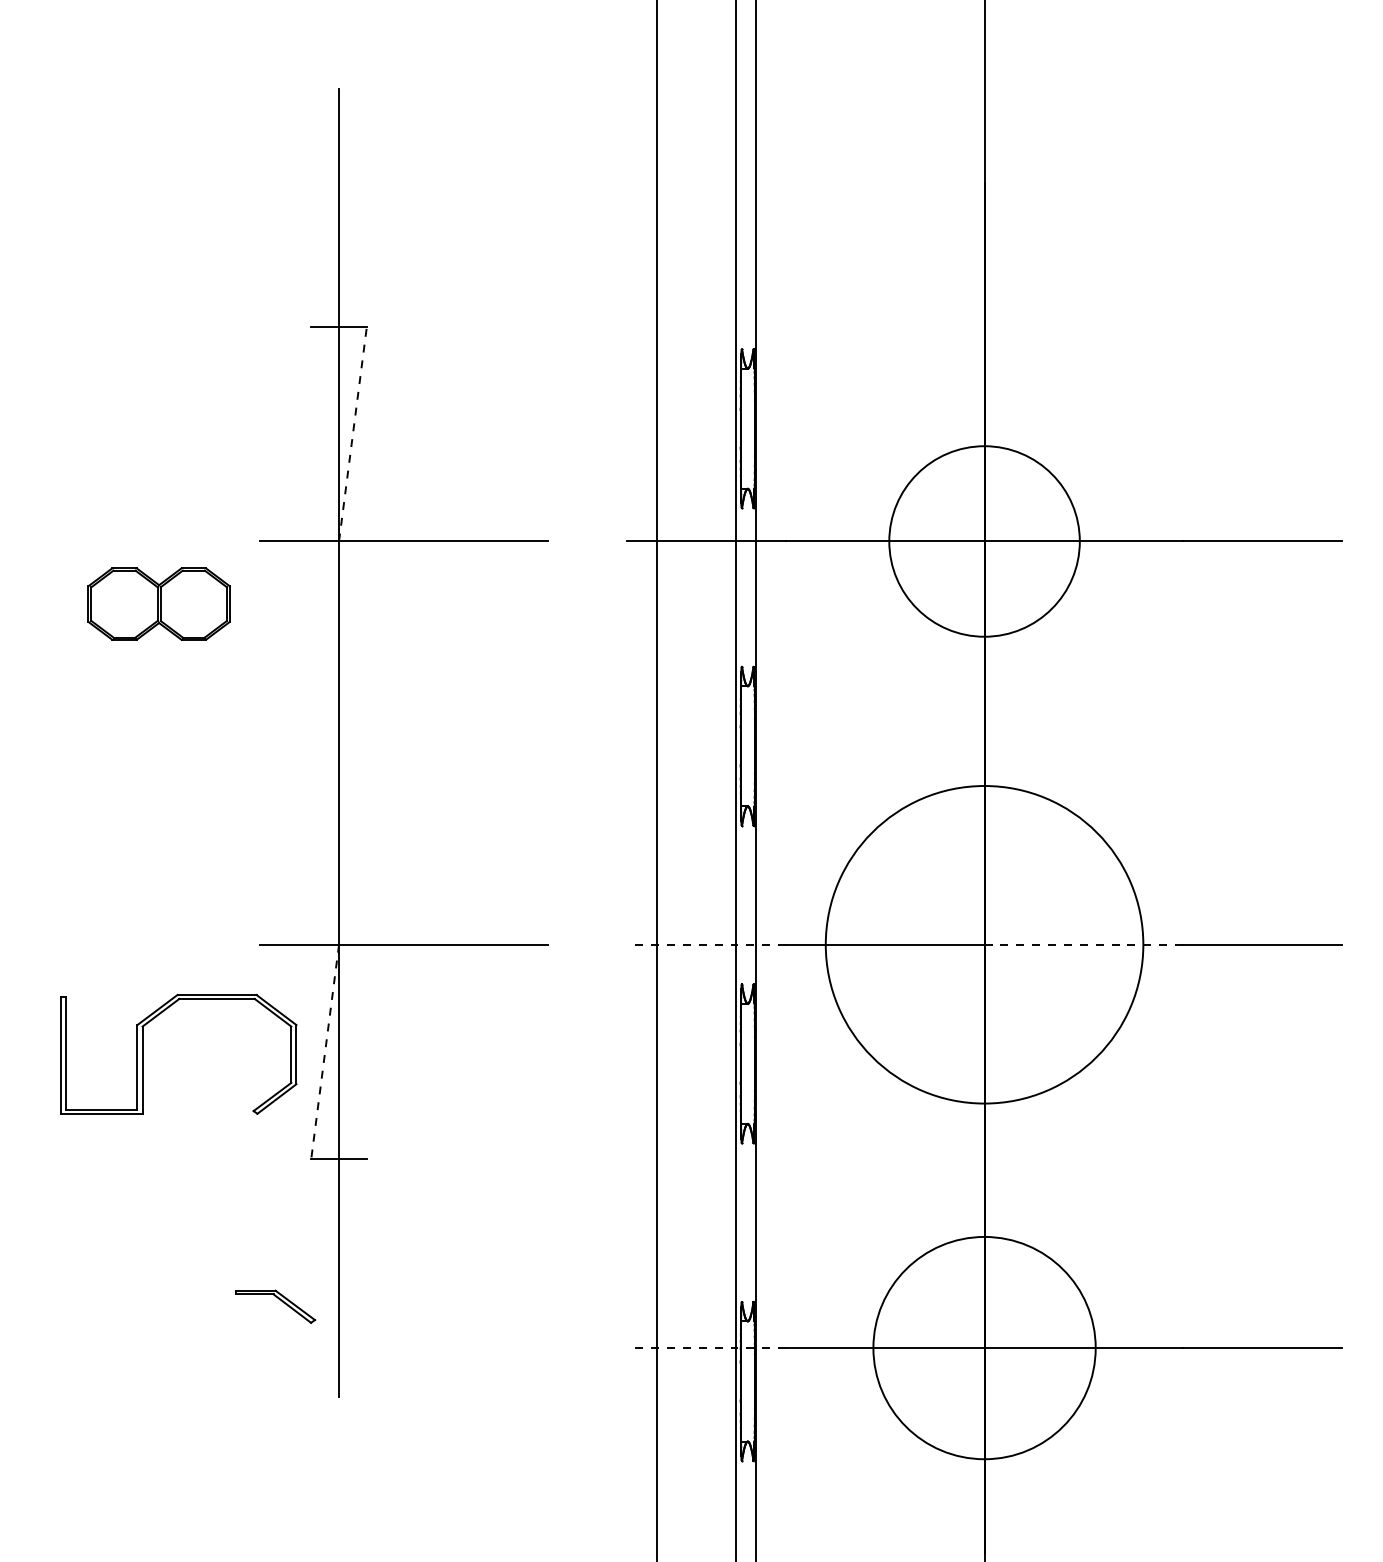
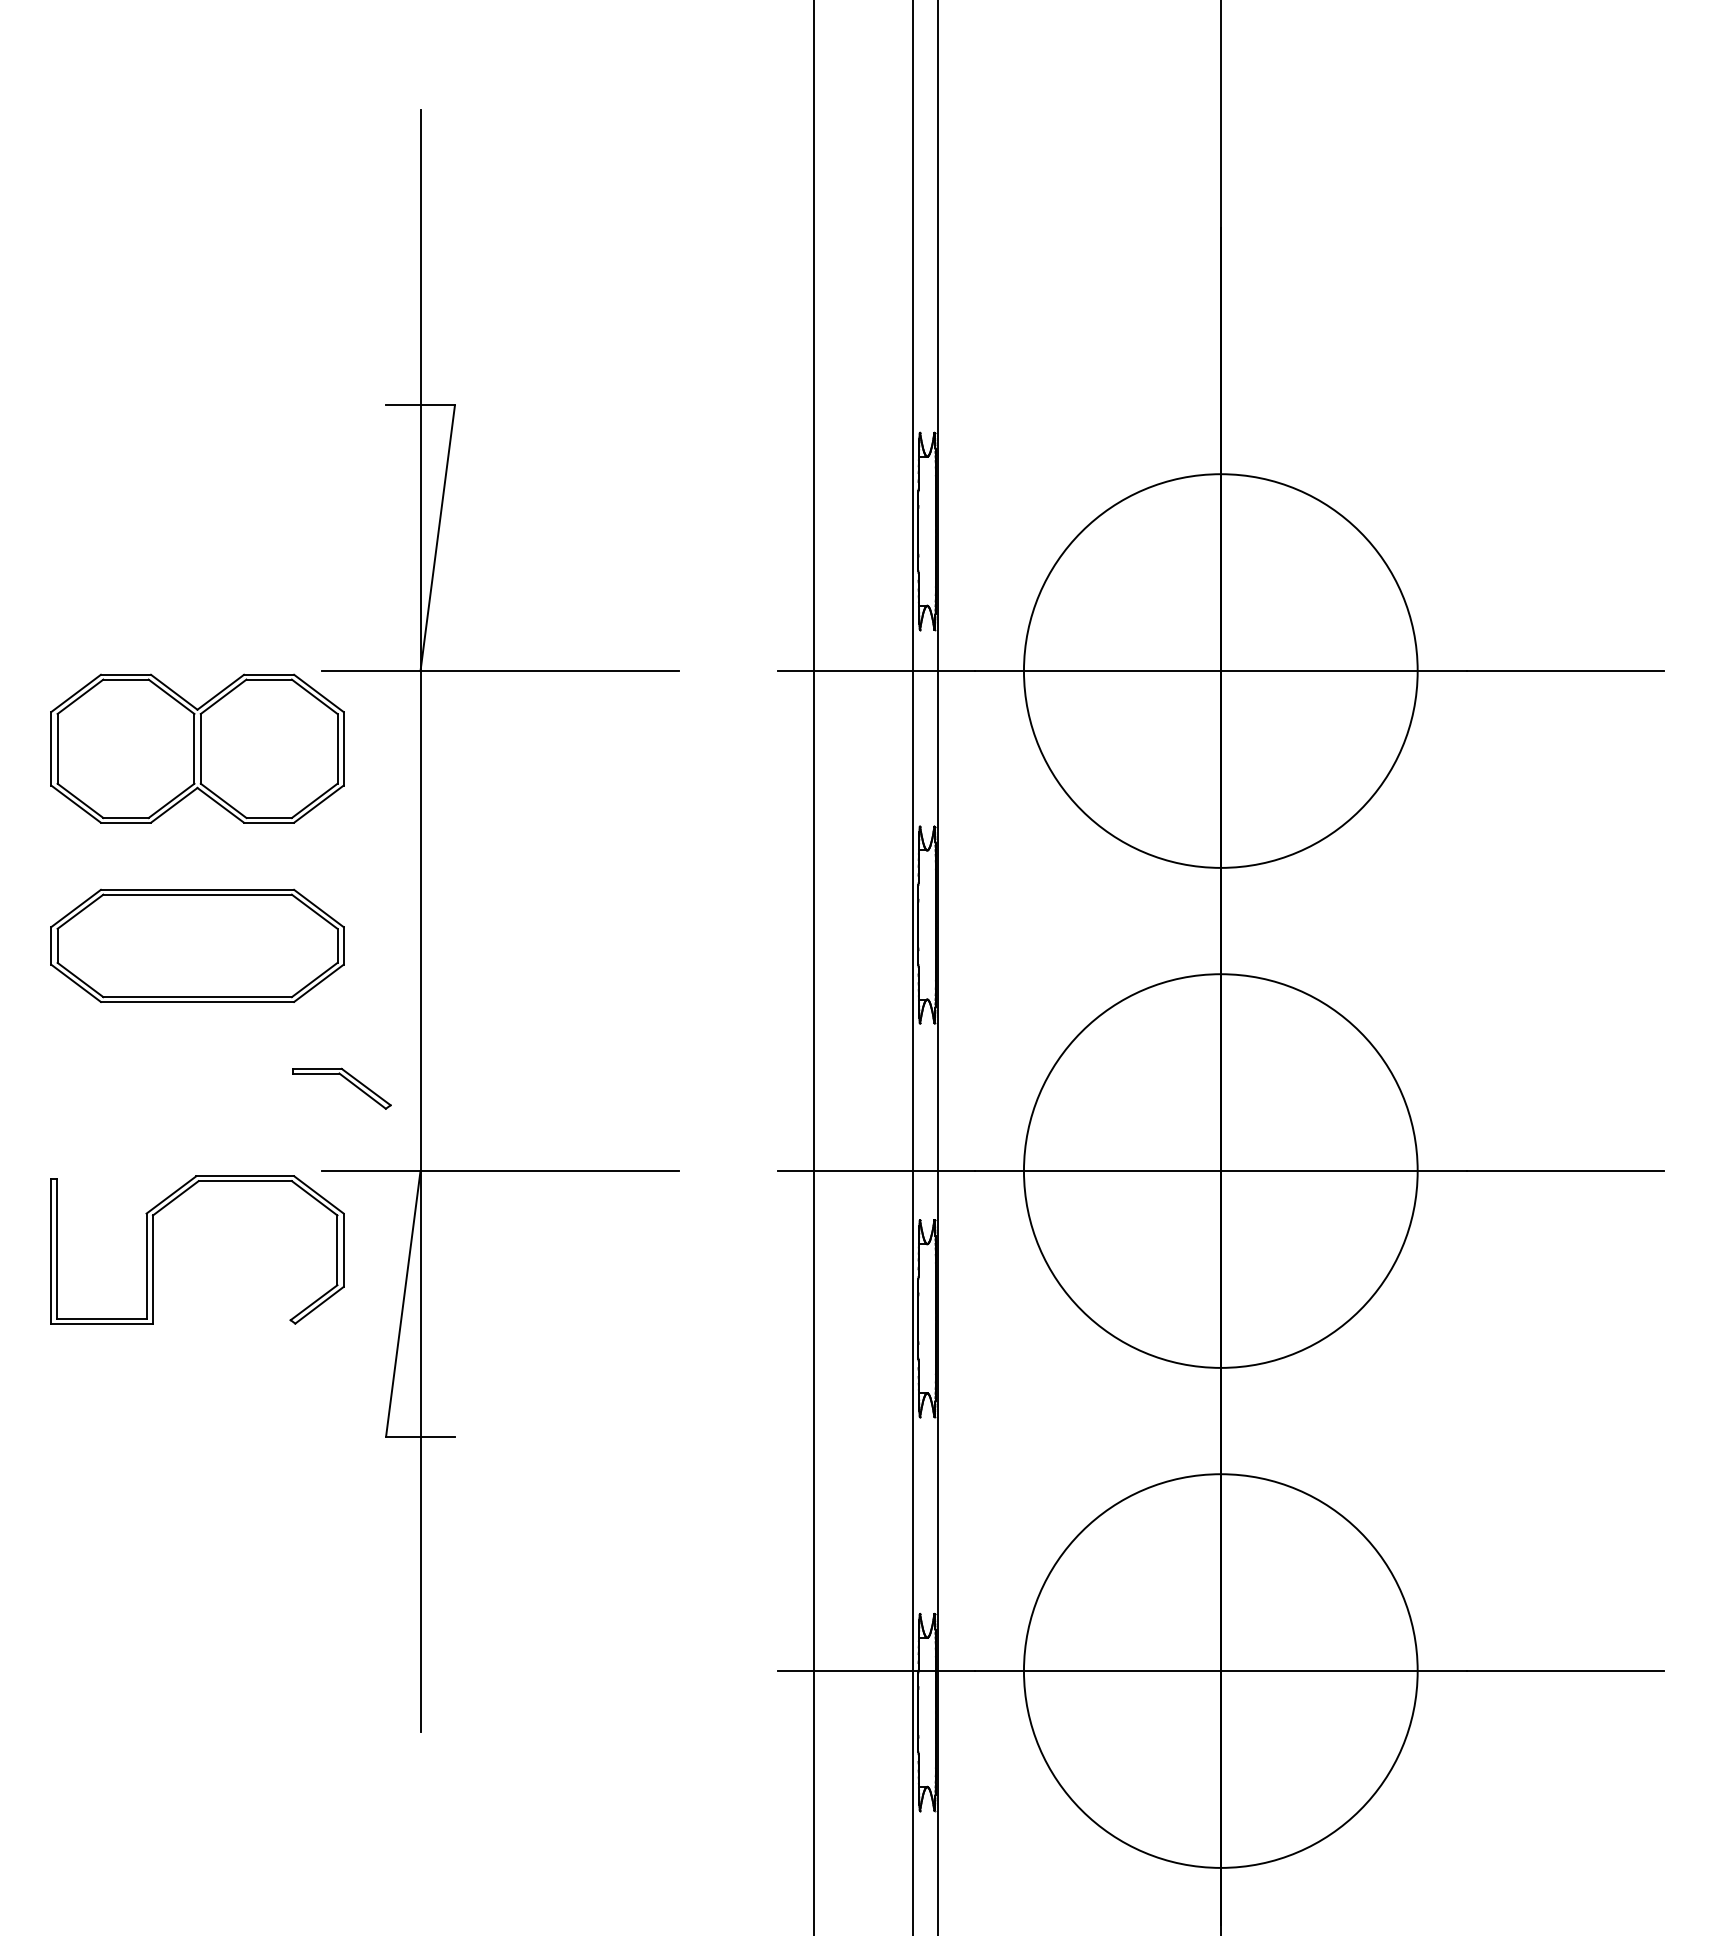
line: (352, 434) -> (437, 538), dashed -> solid
circle: (984, 541) -> (1220, 670), size x1.67
part: (159, 603) -> (197, 748), size x1.67
part: (159, 762) -> (197, 945), added
line: (706, 945) -> (875, 1171), dashed -> solid
line: (1084, 945) -> (1344, 1171), dashed -> solid
line: (325, 1051) -> (403, 1303), dashed -> solid
part: (143, 1054) -> (153, 1249), moved
part: (279, 1300) -> (346, 1080), moved
circle: (984, 1347) -> (1220, 1670), size x1.43
line: (706, 1348) -> (875, 1671), dashed -> solid

